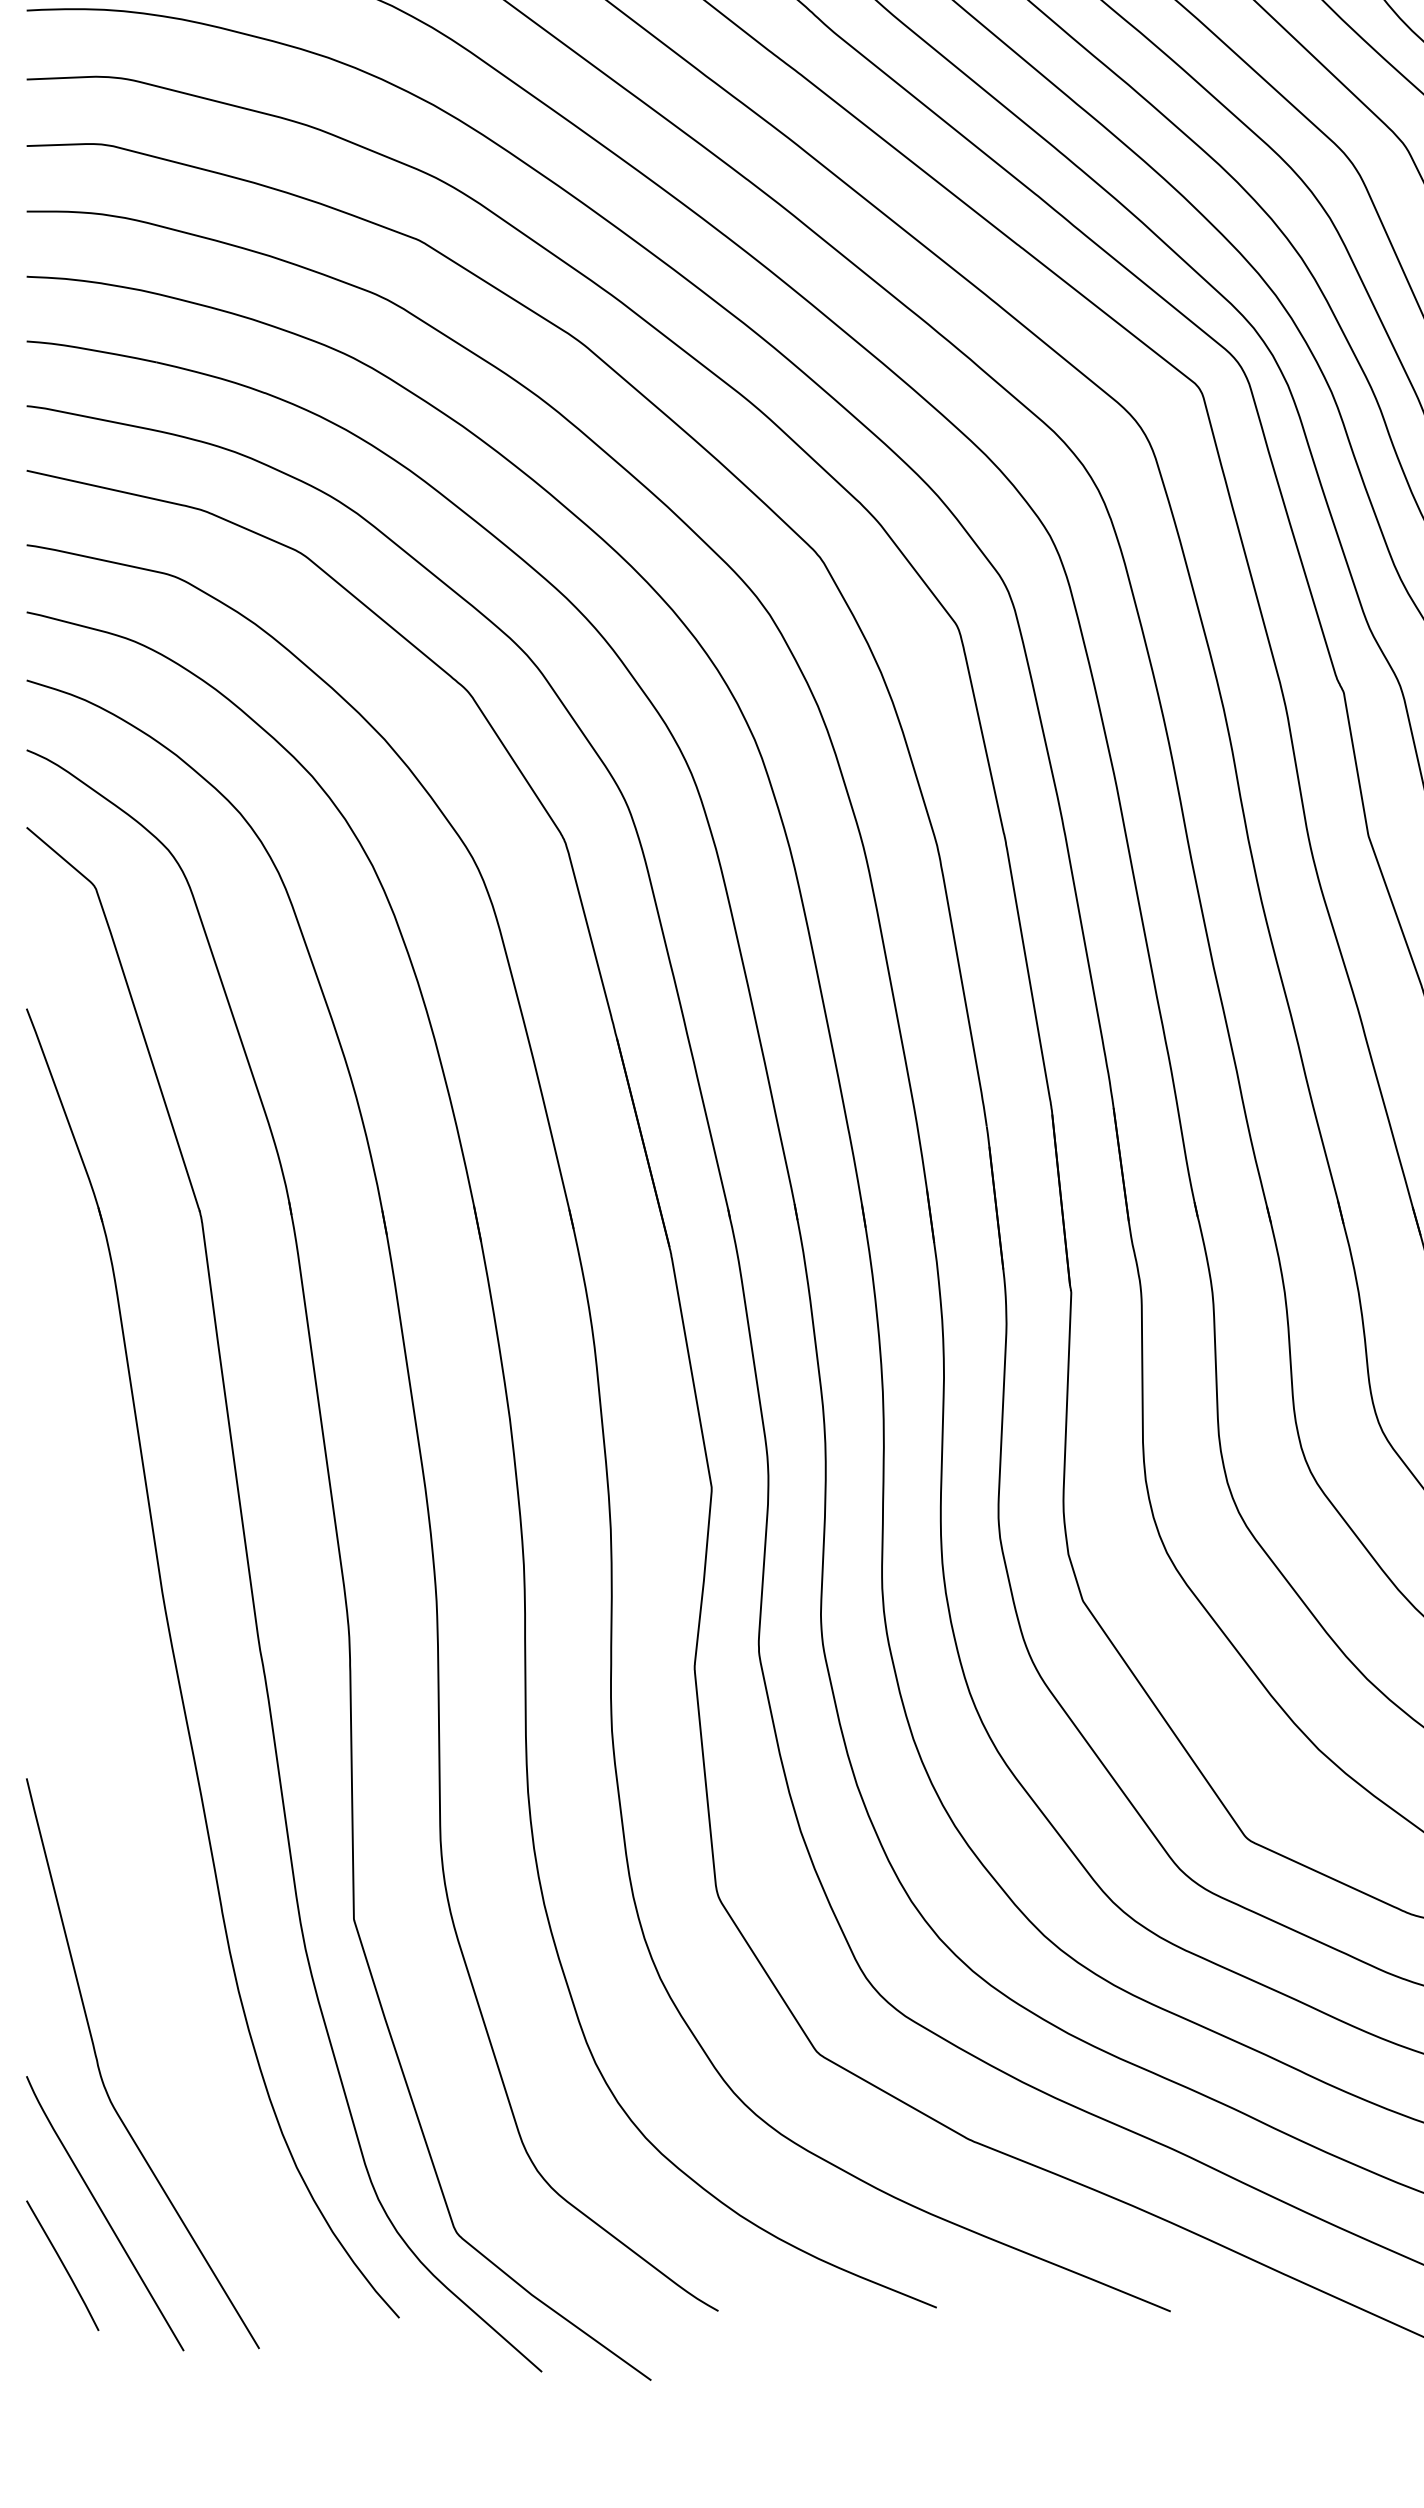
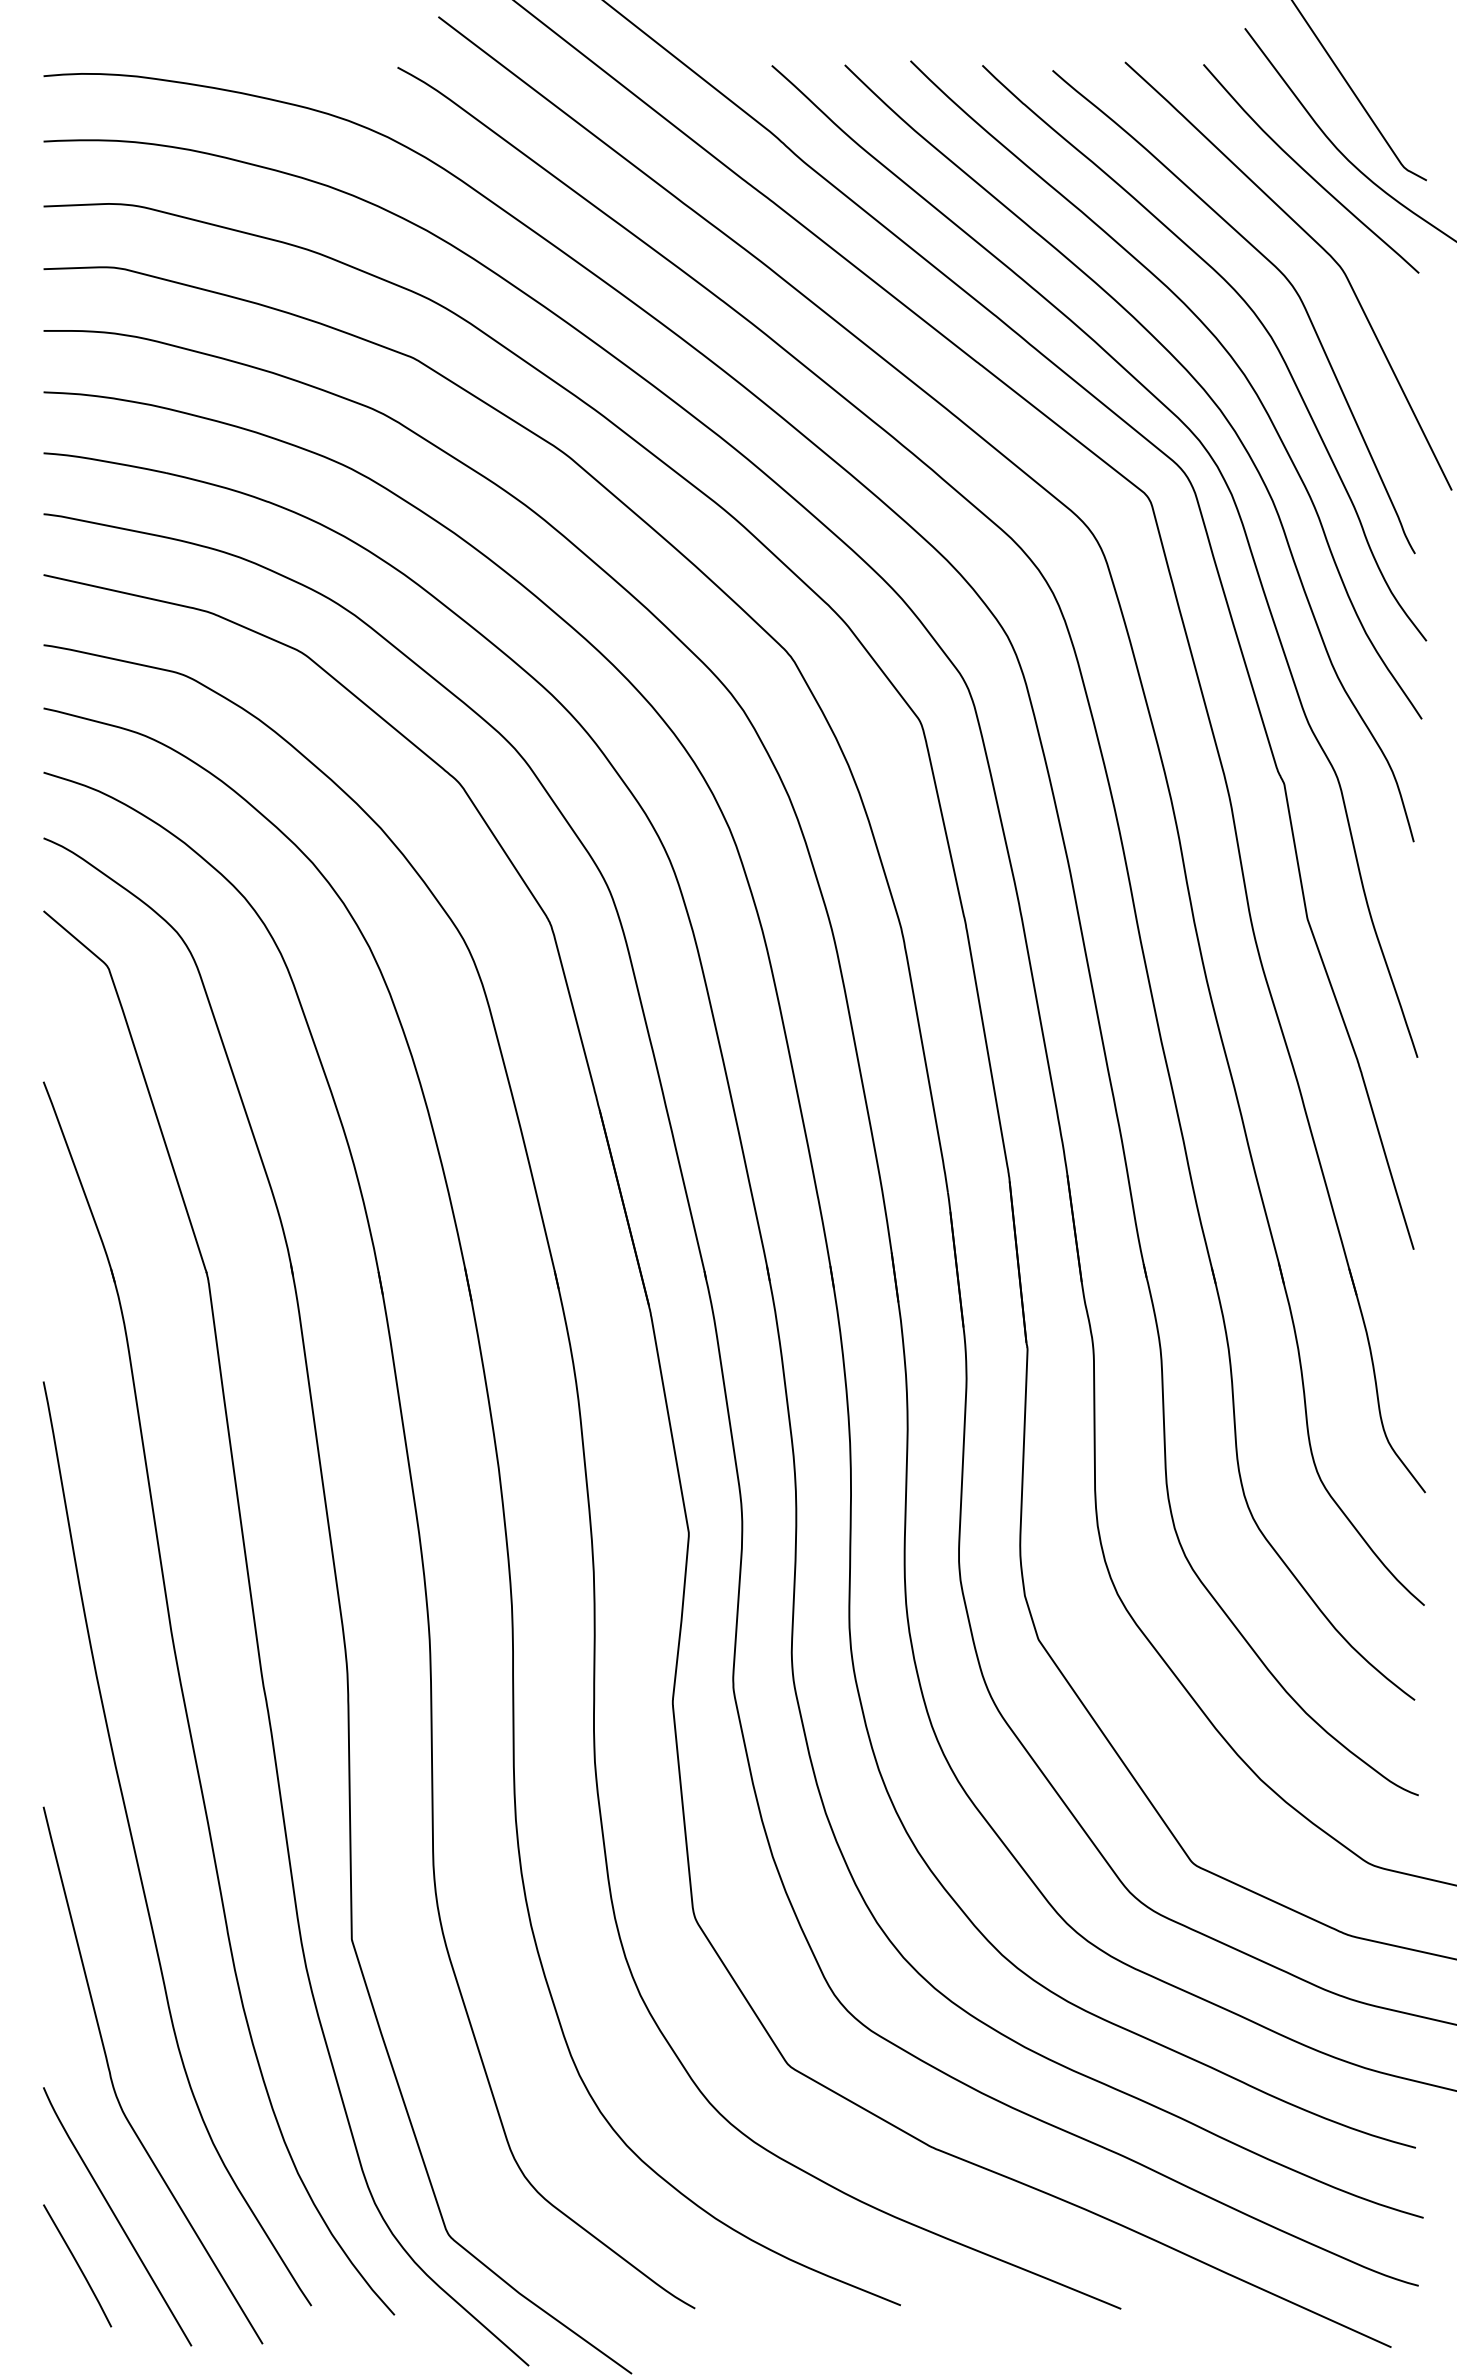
curve: (125, 1827) -> (136, 1853), added

